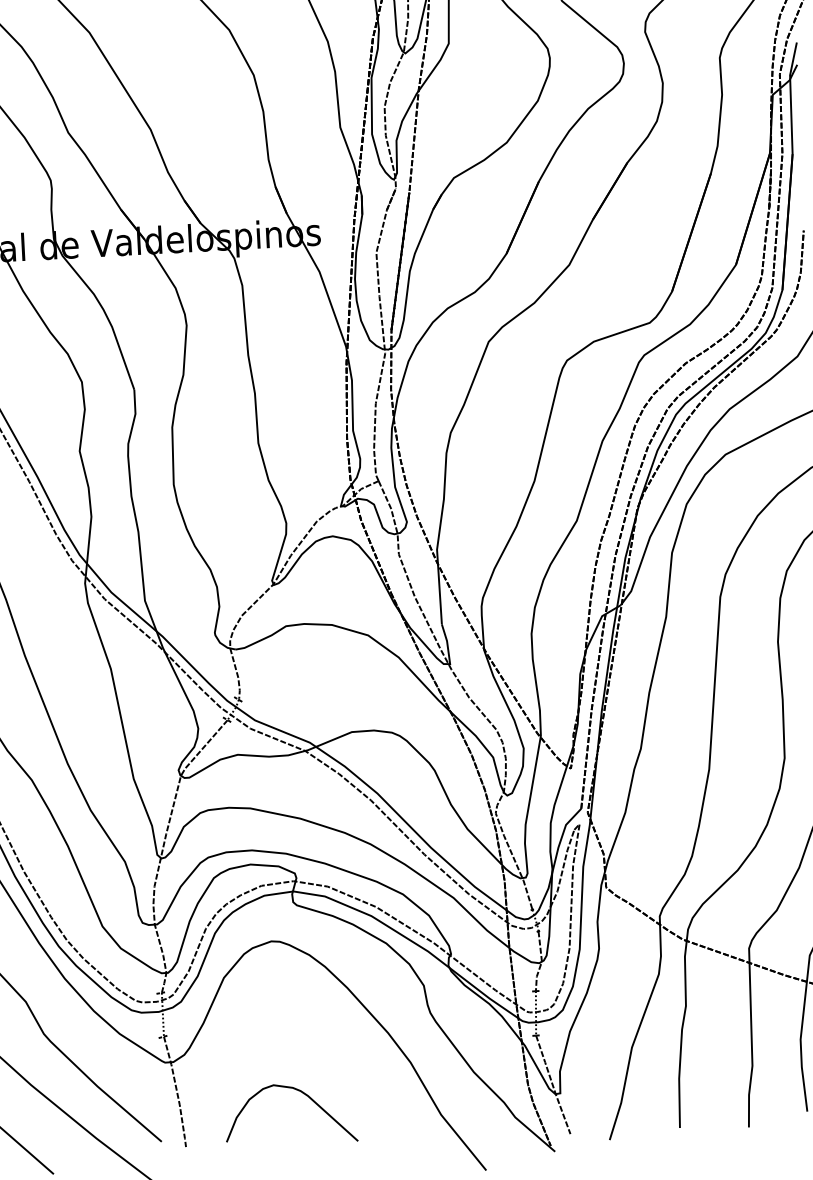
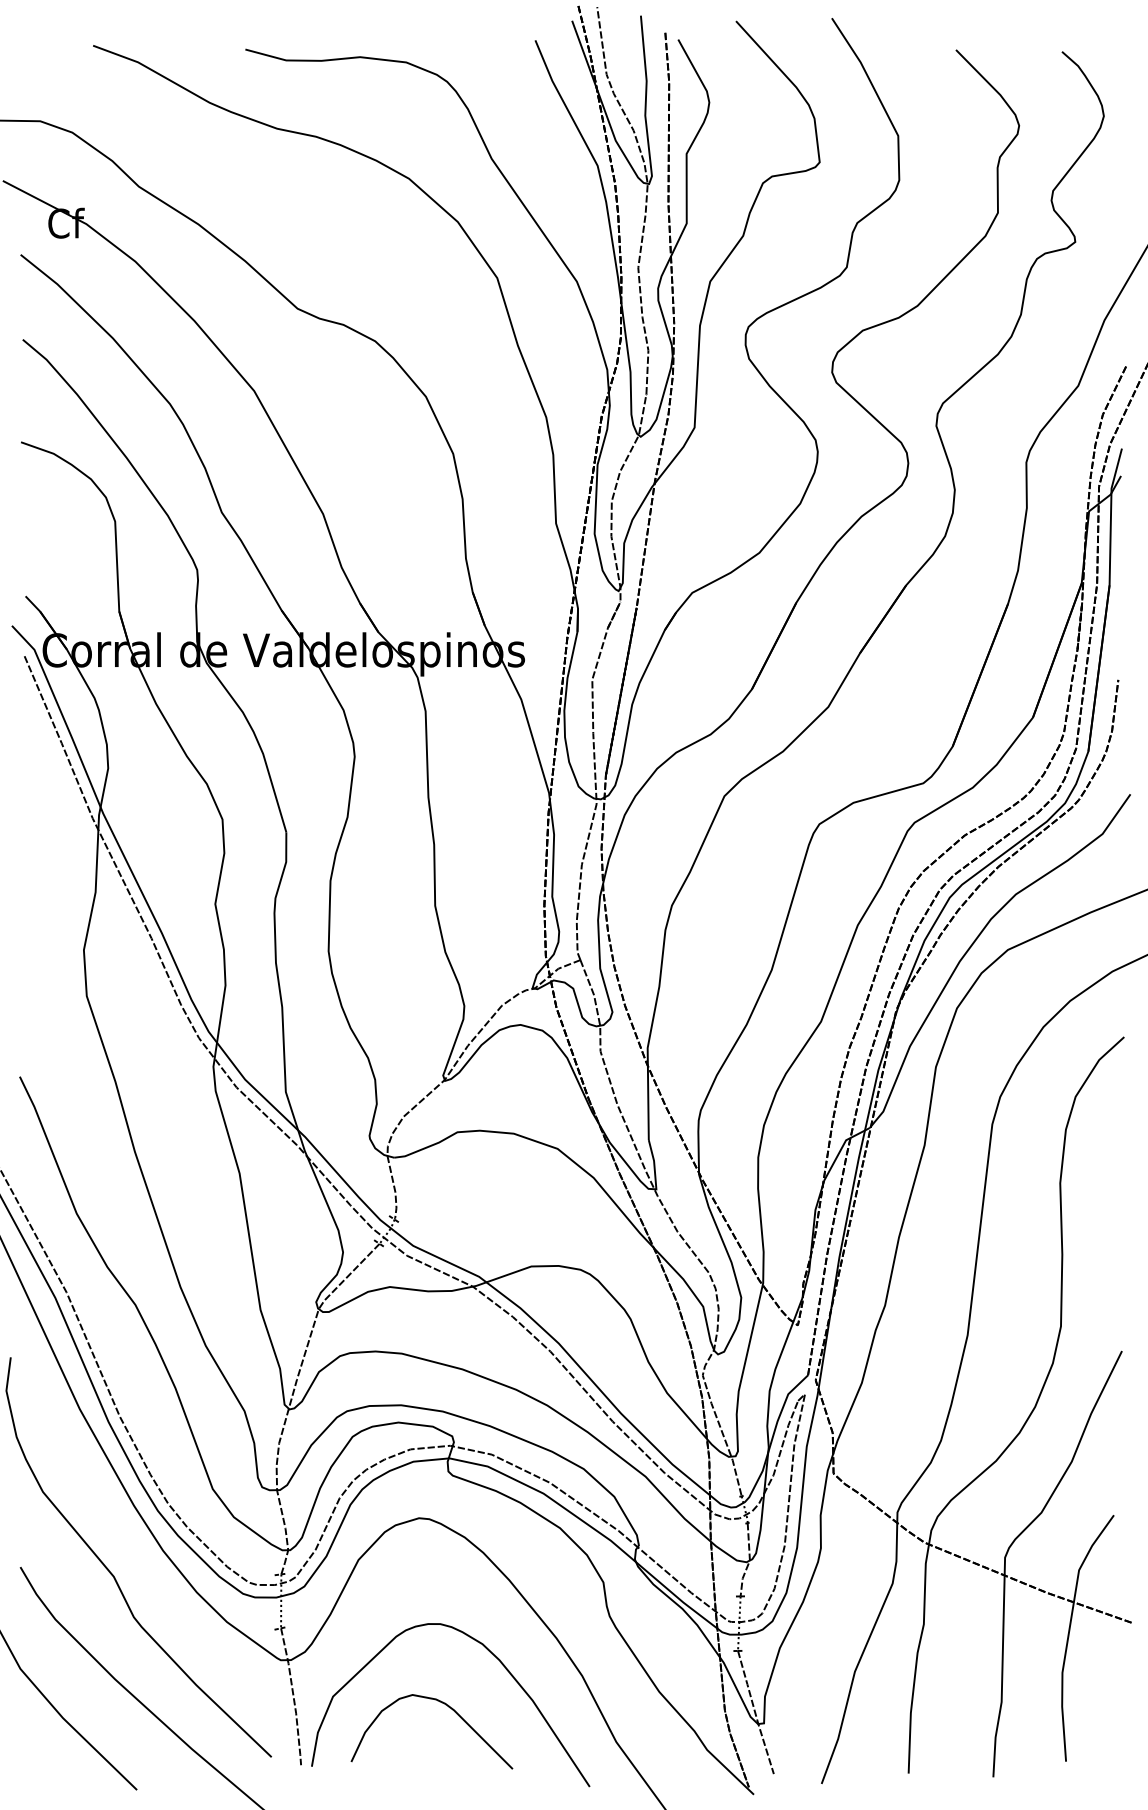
curve: (343, 1055) -> (500, 1663), added

